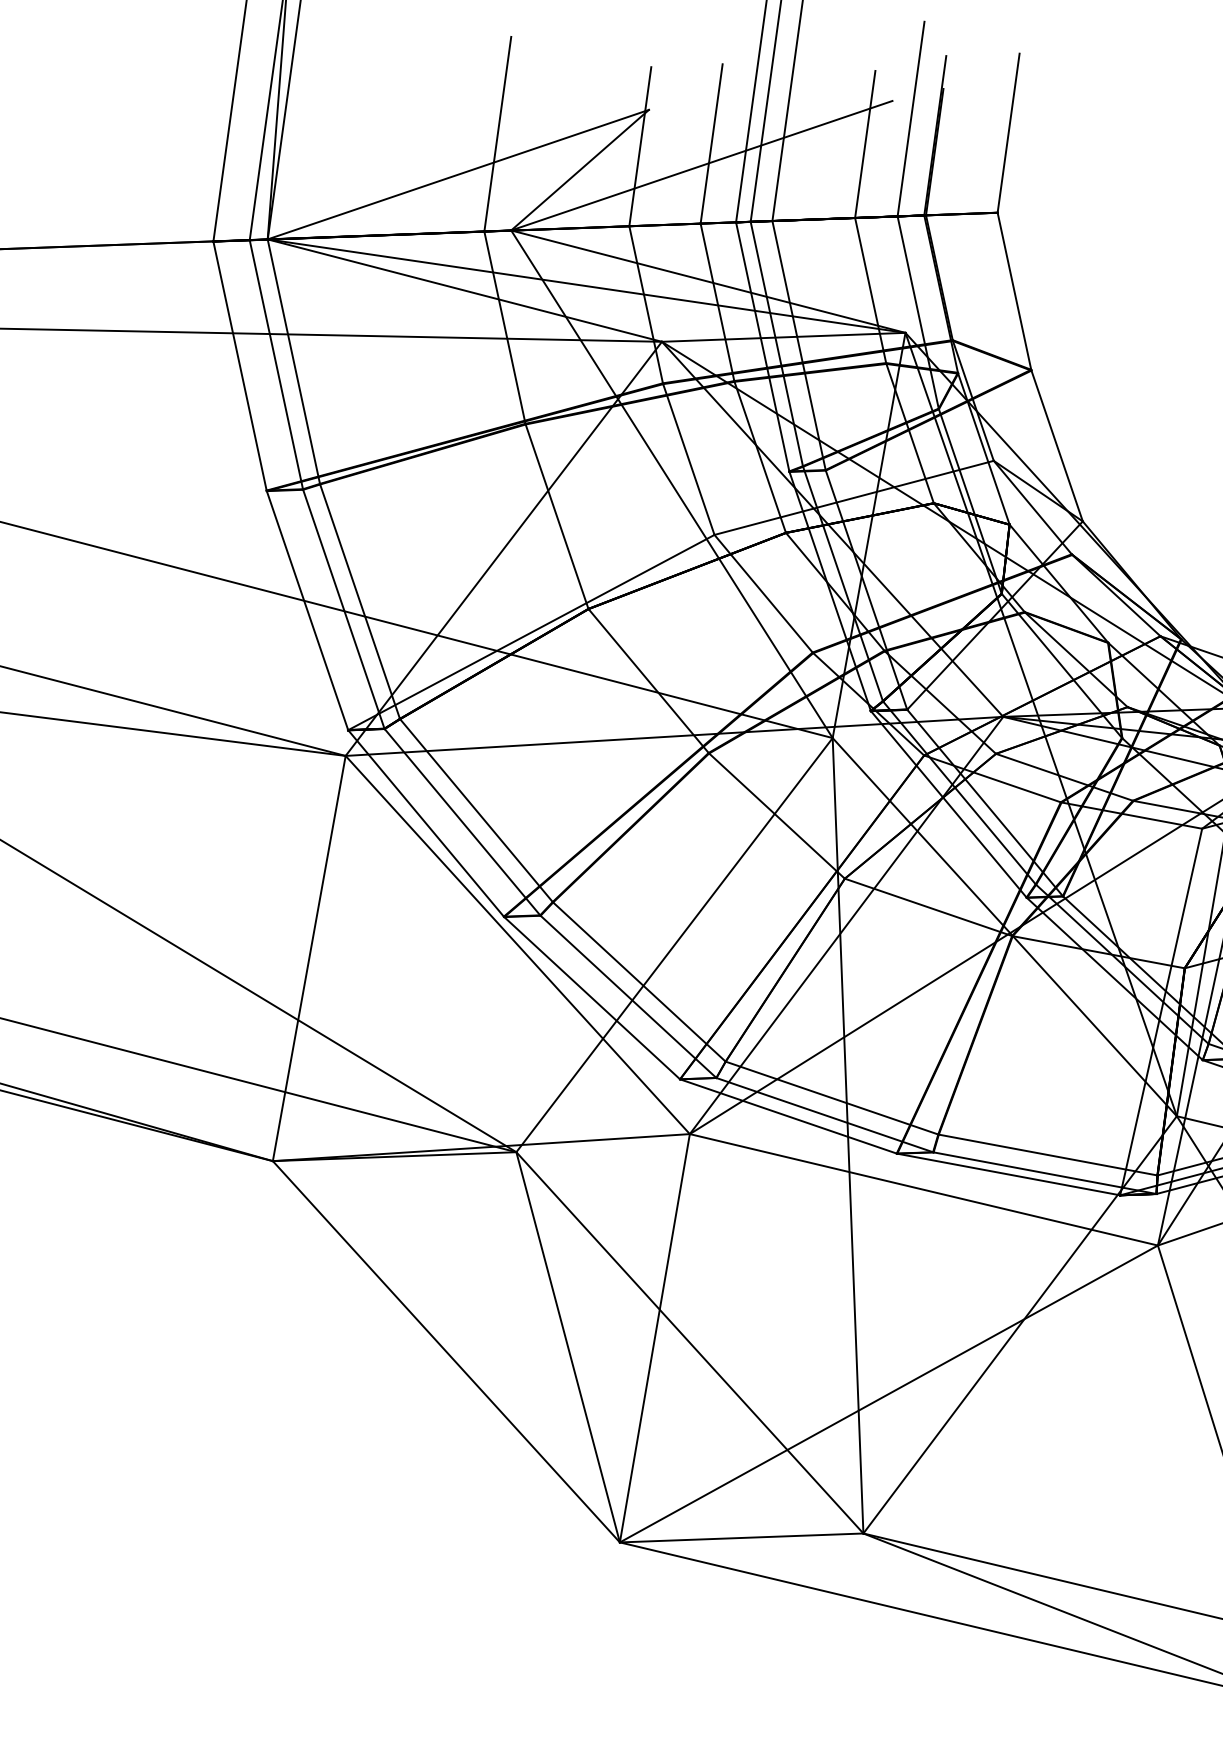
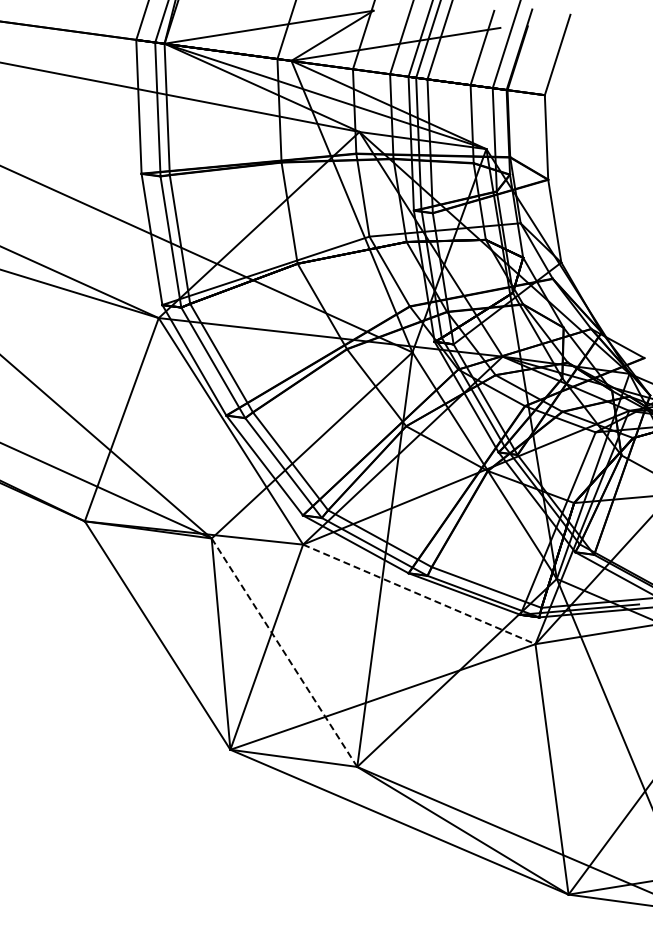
line: (924, 1189) -> (419, 594), solid -> dashed
line: (690, 1344) -> (284, 653), solid -> dashed

